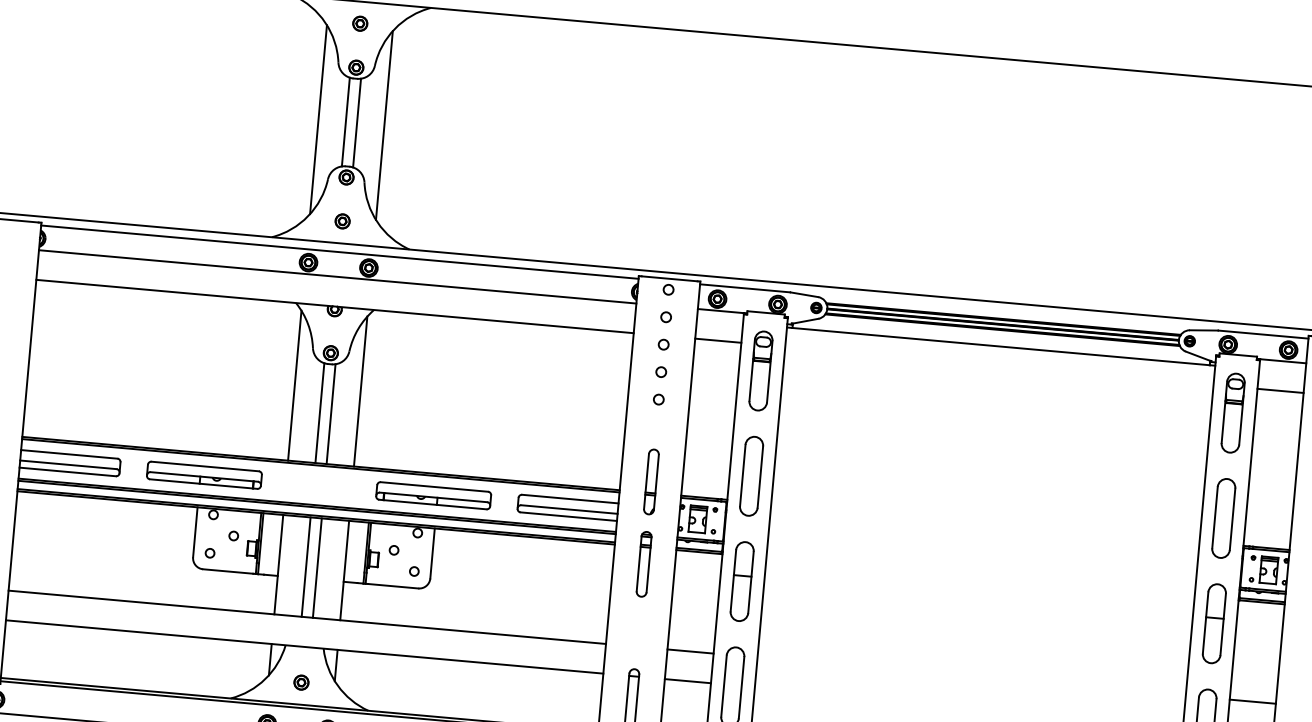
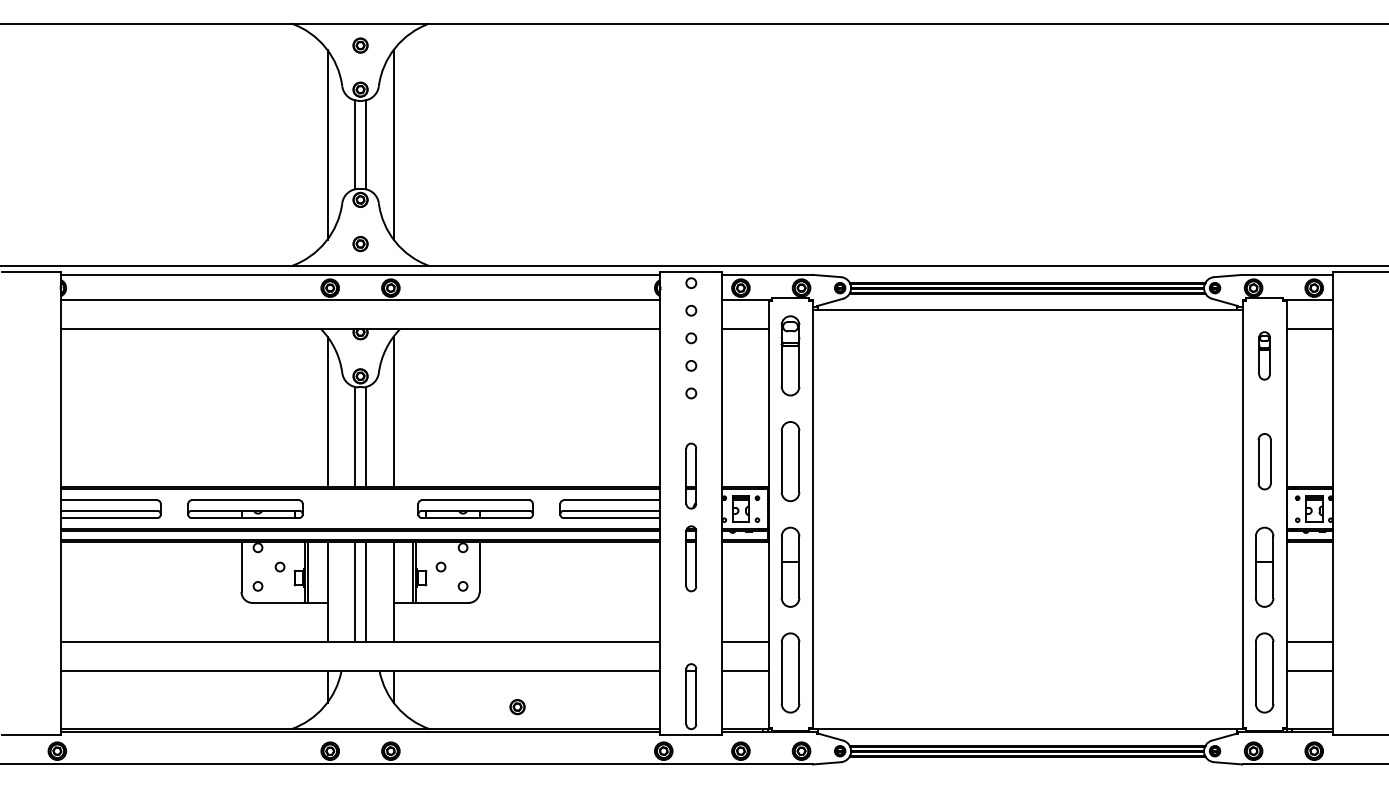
part: (1233, 412) -> (1264, 355), size x0.6
part: (1223, 518) -> (1264, 461), size x0.7
part: (301, 683) -> (517, 707), moved

